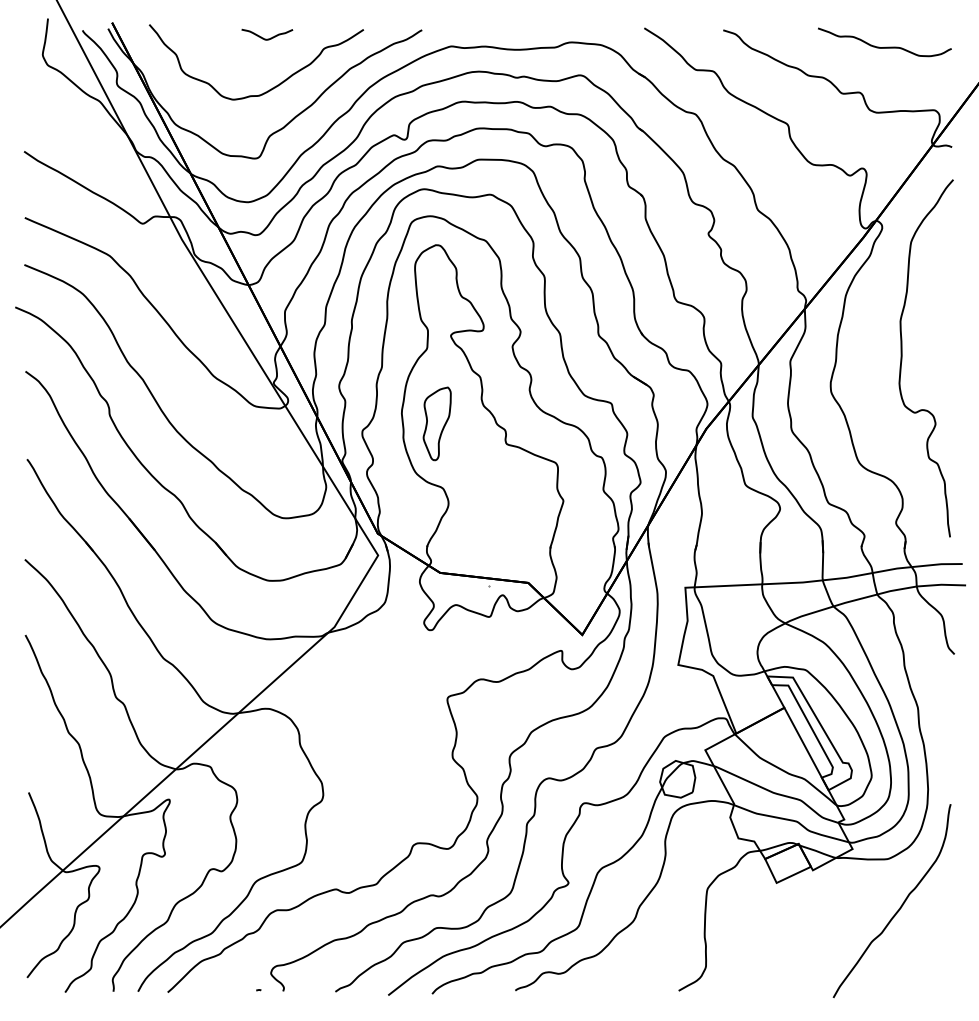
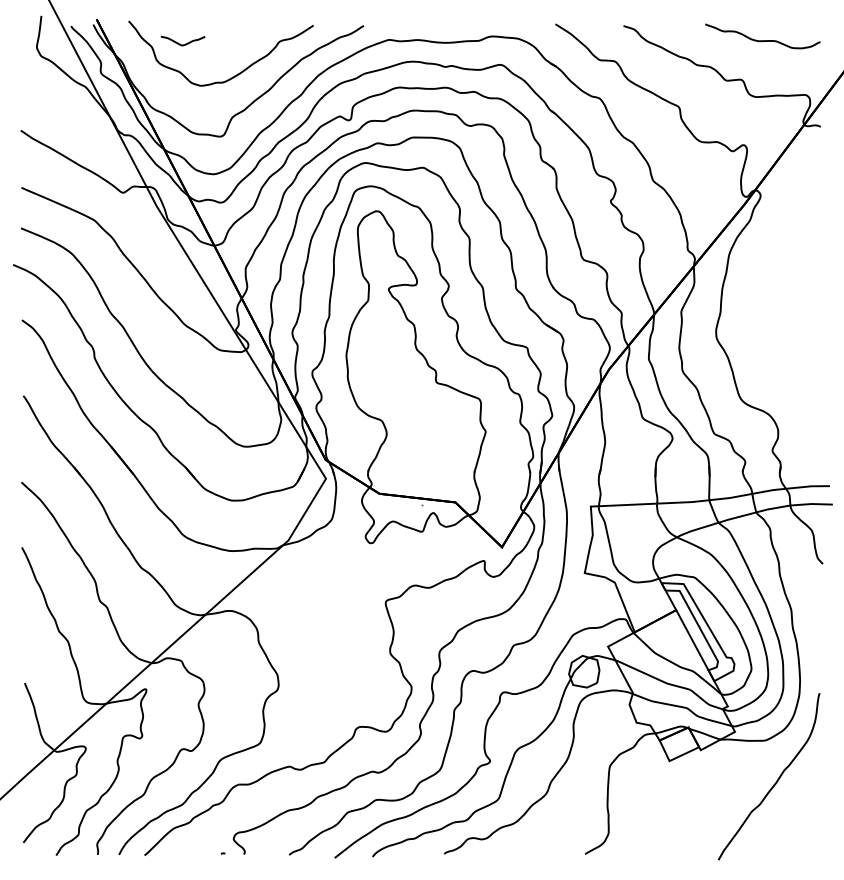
curve: (267, 38) -> (183, 44), moved
curve: (902, 358) -> (778, 308), removed
part: (436, 423) -> (376, 364), removed

